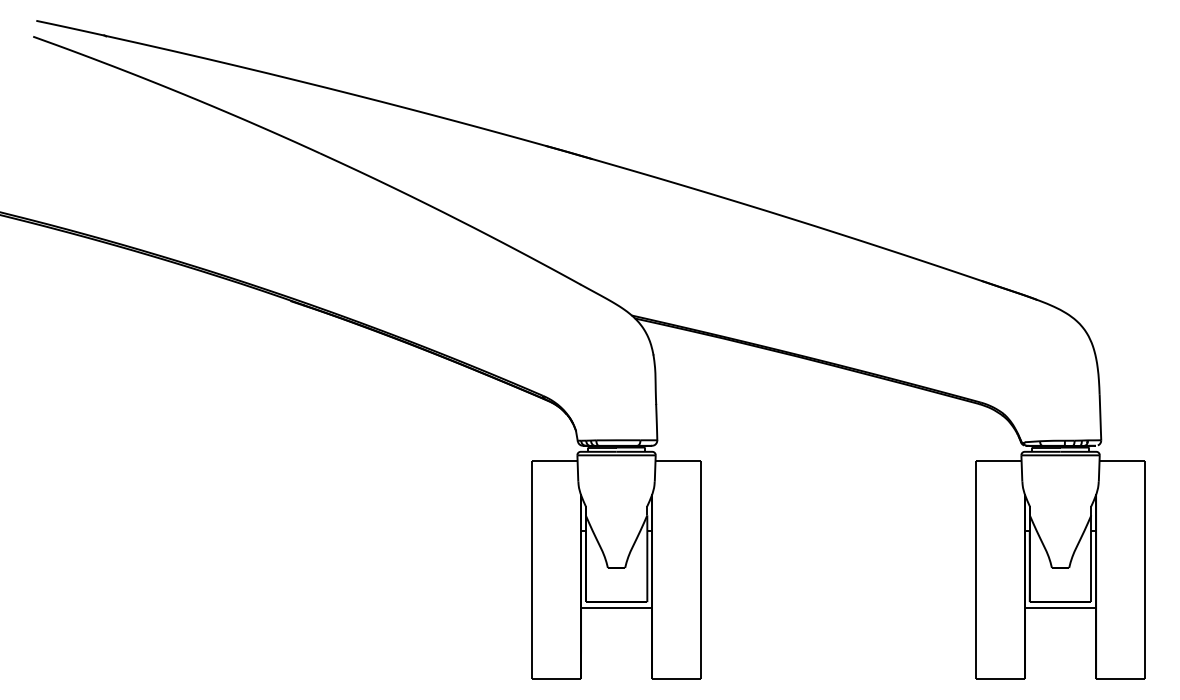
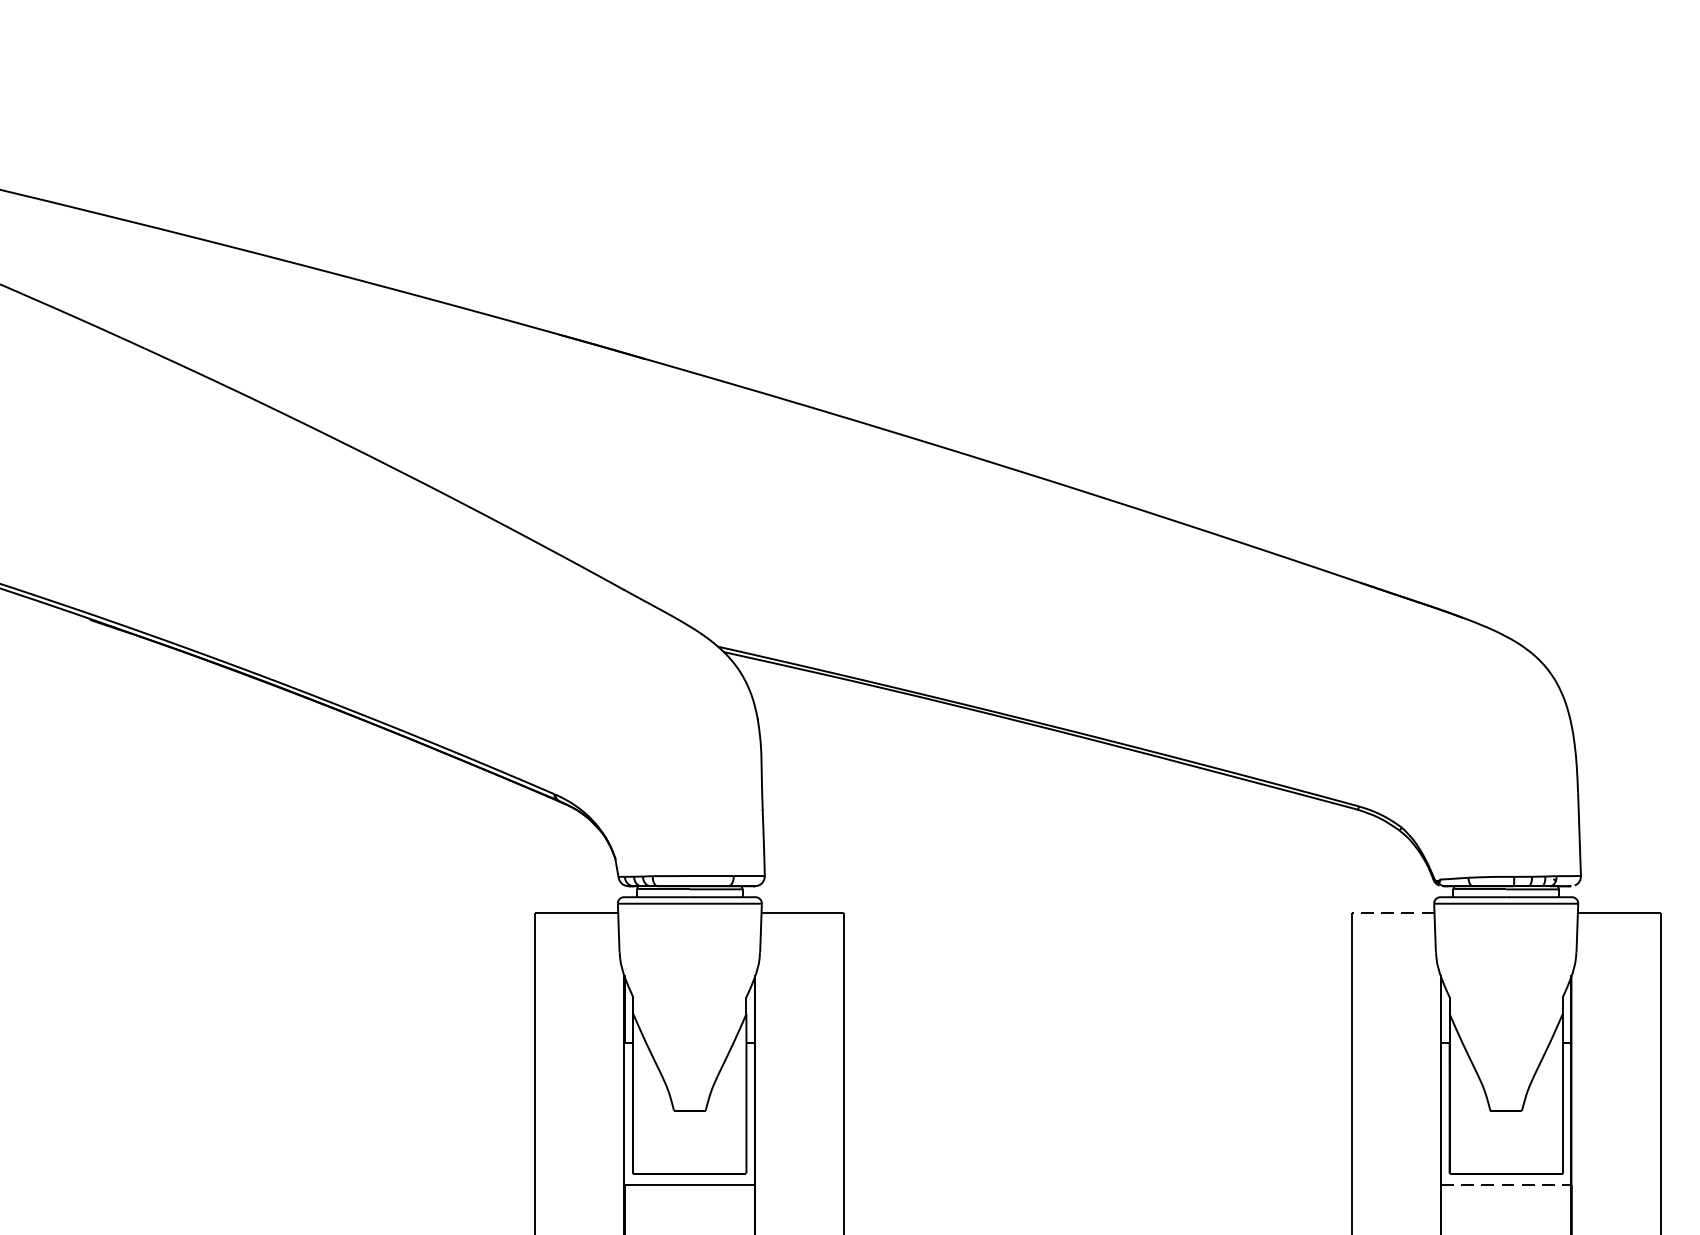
line: (999, 460) -> (1393, 913), solid -> dashed
line: (1061, 608) -> (1507, 1185), solid -> dashed

